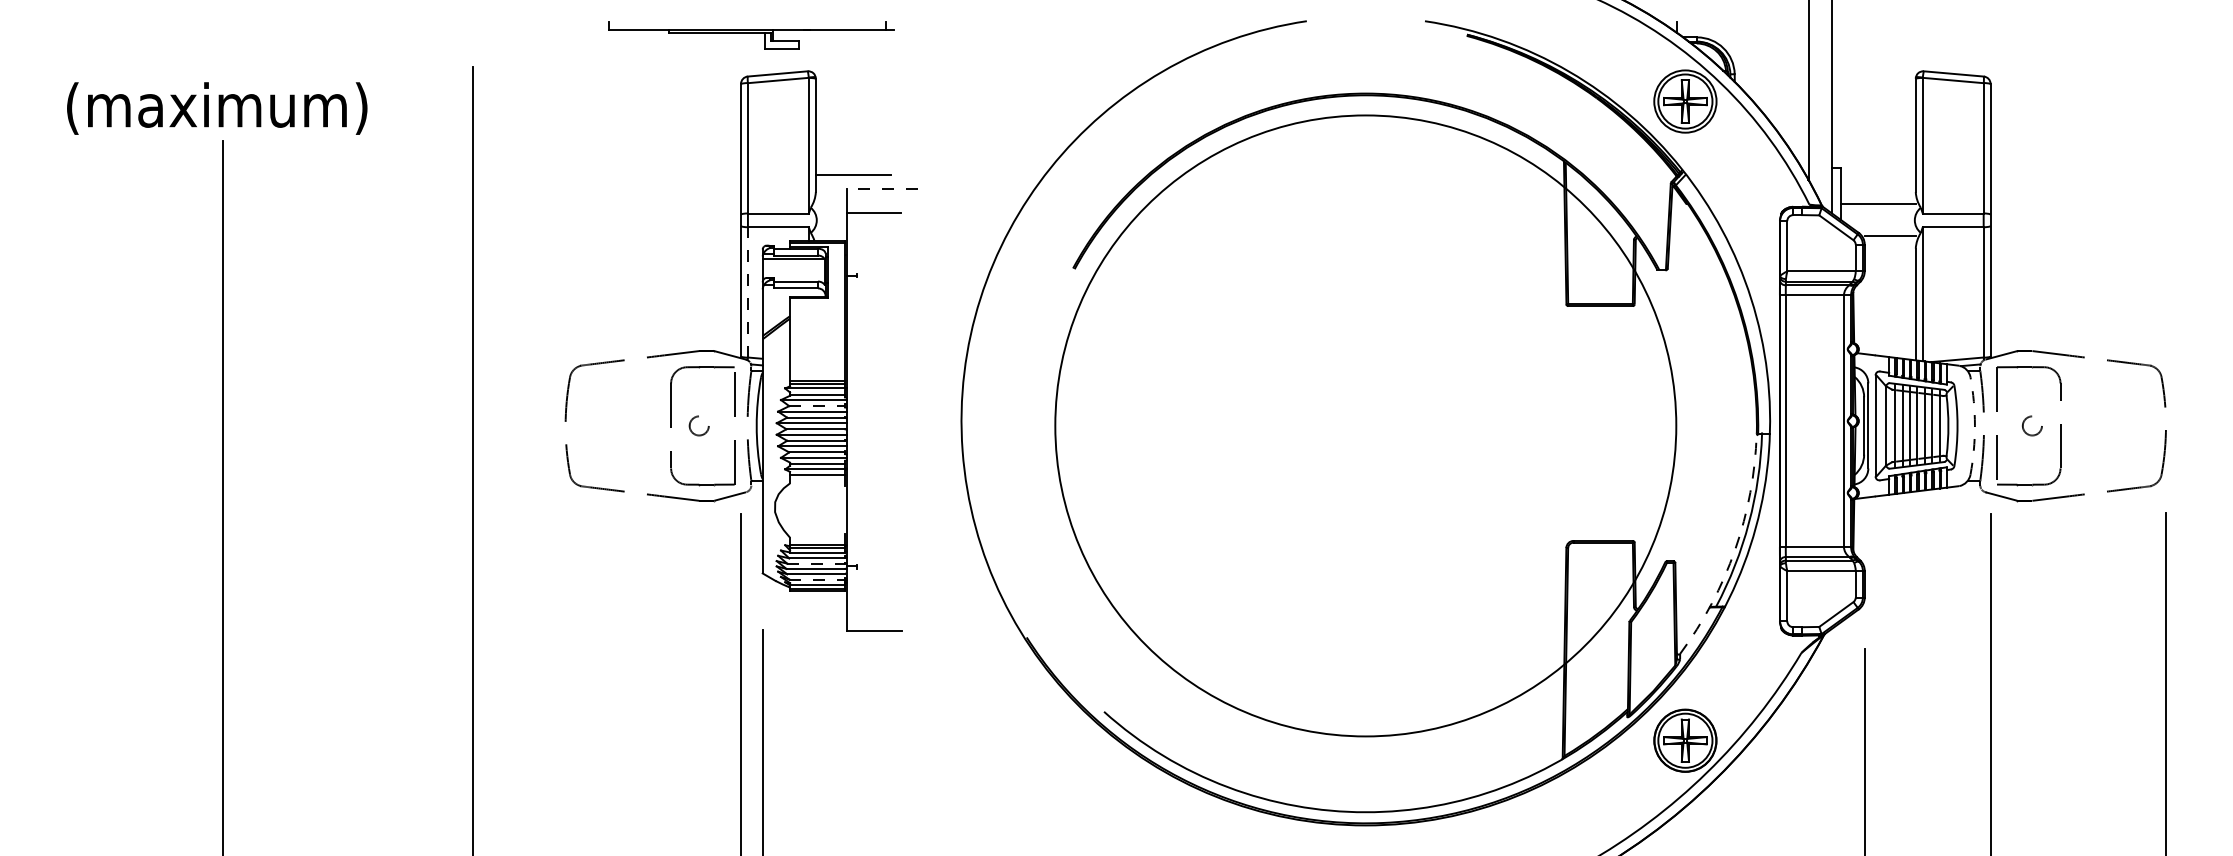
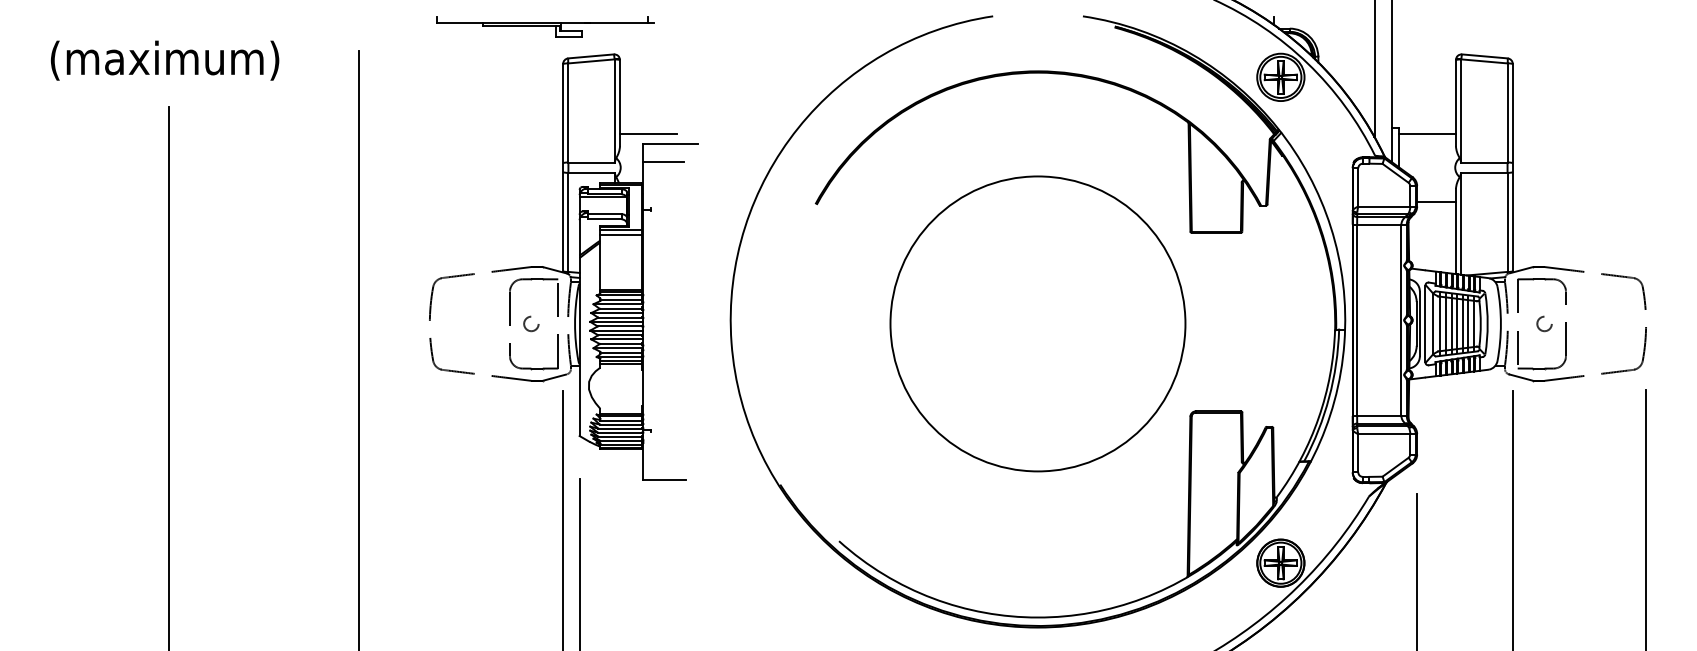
part: (751, 35) -> (545, 27), moved
text: (217, 108) -> (165, 60), moved
line: (882, 189) -> (670, 144), dashed -> solid
line: (1877, 204) -> (1426, 133), moved
line: (1889, 236) -> (1435, 201), moved
line: (747, 291) -> (568, 221), dashed -> solid
line: (817, 302) -> (621, 230), added
line: (817, 309) -> (621, 235), added
line: (817, 406) -> (621, 309), dashed -> solid
circle: (1365, 425) -> (1037, 323), size x0.62
arc: (1974, 425) -> (1500, 323), dashed -> solid
line: (817, 479) -> (621, 364), added
arc: (1735, 549) -> (1318, 417), dashed -> solid
line: (816, 563) -> (620, 428), dashed -> solid
line: (817, 579) -> (621, 440), dashed -> solid

